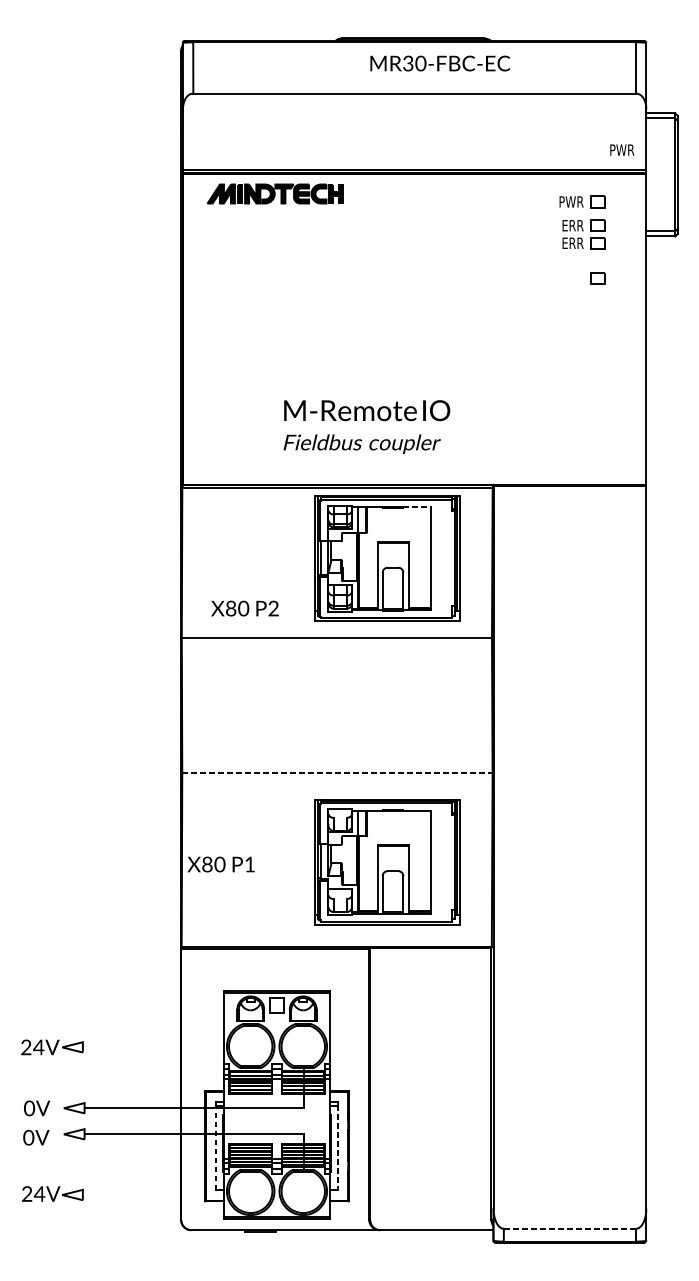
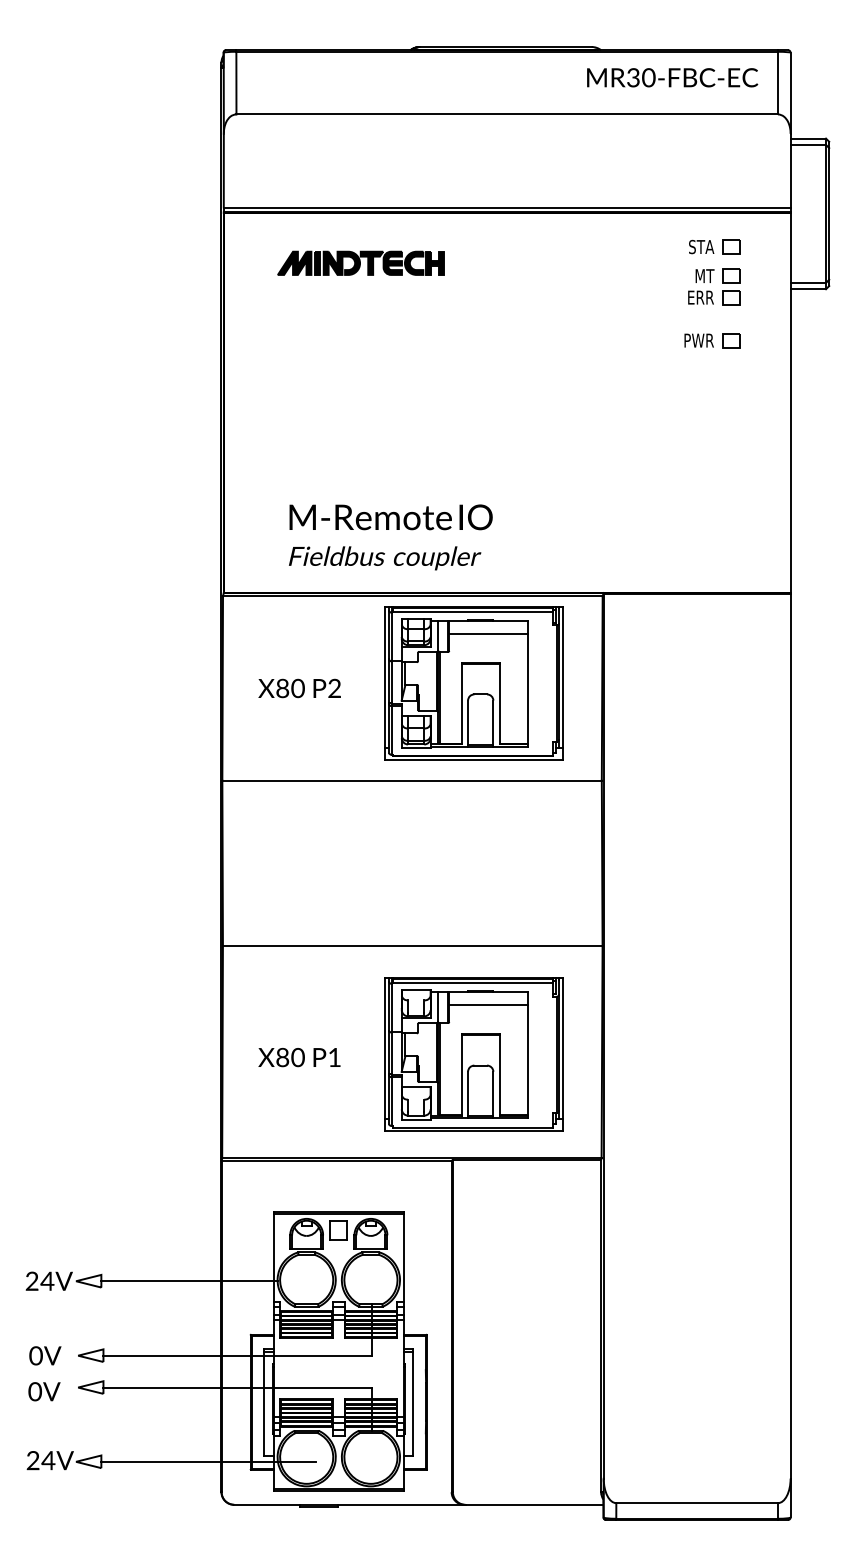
text: (440, 63) -> (672, 77), moved
text: (621, 149) -> (698, 340), moved
part: (275, 193) -> (360, 262), moved
text: (571, 201) -> (699, 246), PWR -> STA
text: (573, 226) -> (701, 276), ERR -> MT
text: (366, 427) -> (390, 537), moved
line: (417, 507) -> (510, 620), dashed -> solid
line: (399, 517) -> (488, 633), added
text: (244, 608) -> (299, 688), moved
line: (337, 773) -> (412, 946), dashed -> solid
line: (399, 821) -> (488, 1005), added
text: (221, 864) -> (299, 1057), moved
line: (154, 1047) -> (189, 1281), added
line: (216, 1148) -> (264, 1404), dashed -> solid
line: (338, 1148) -> (413, 1404), dashed -> solid
line: (170, 1194) -> (208, 1461), added
line: (570, 1229) -> (697, 1503), dashed -> solid

